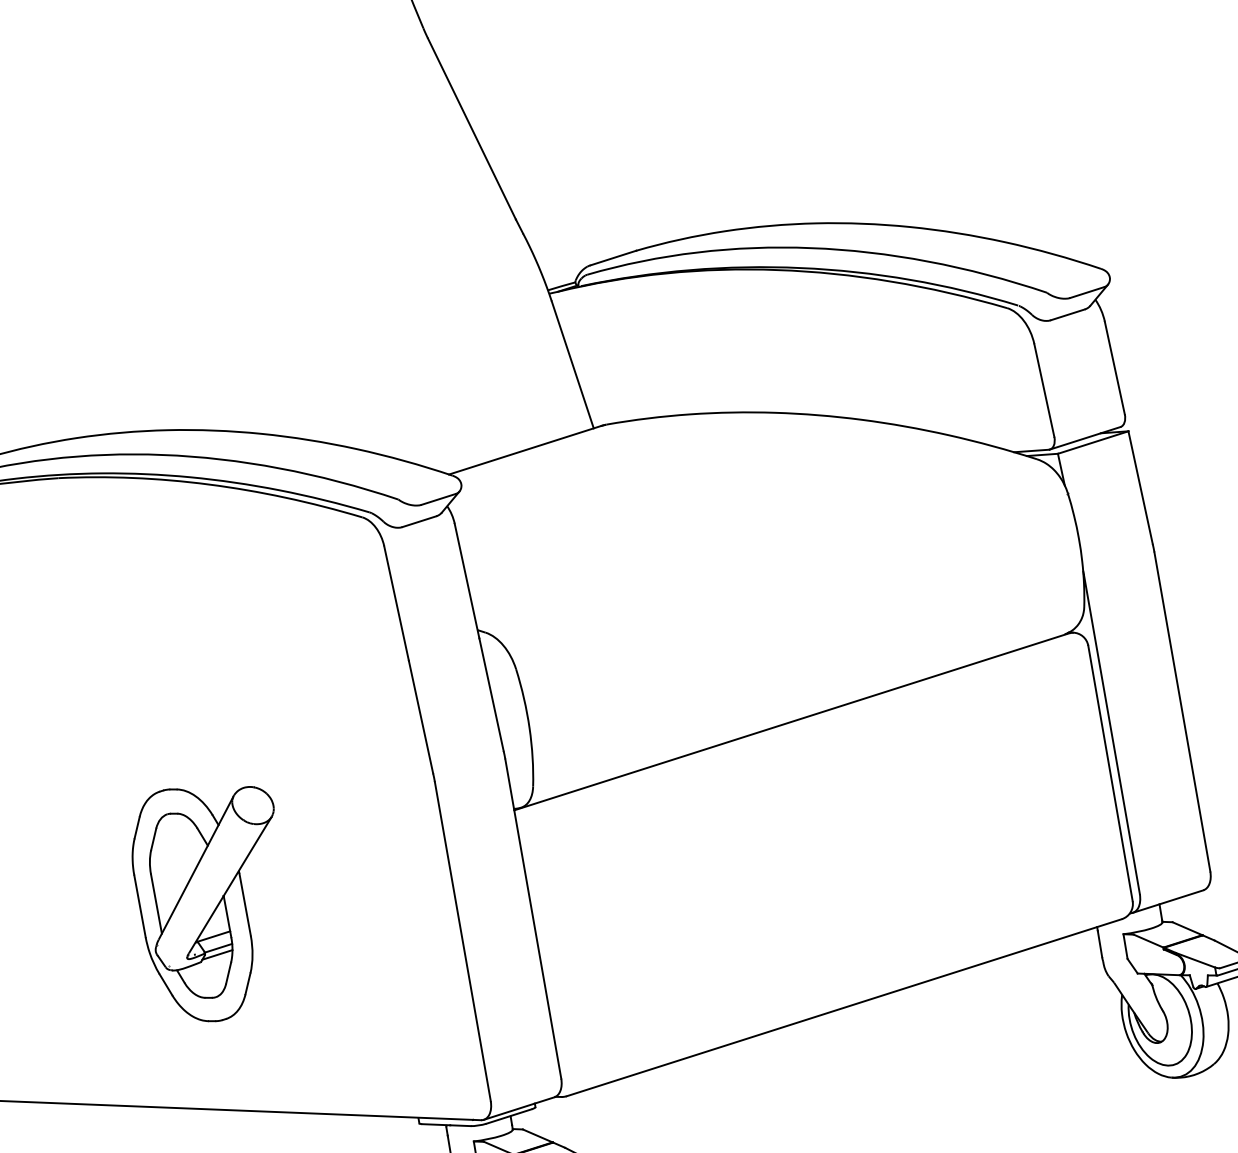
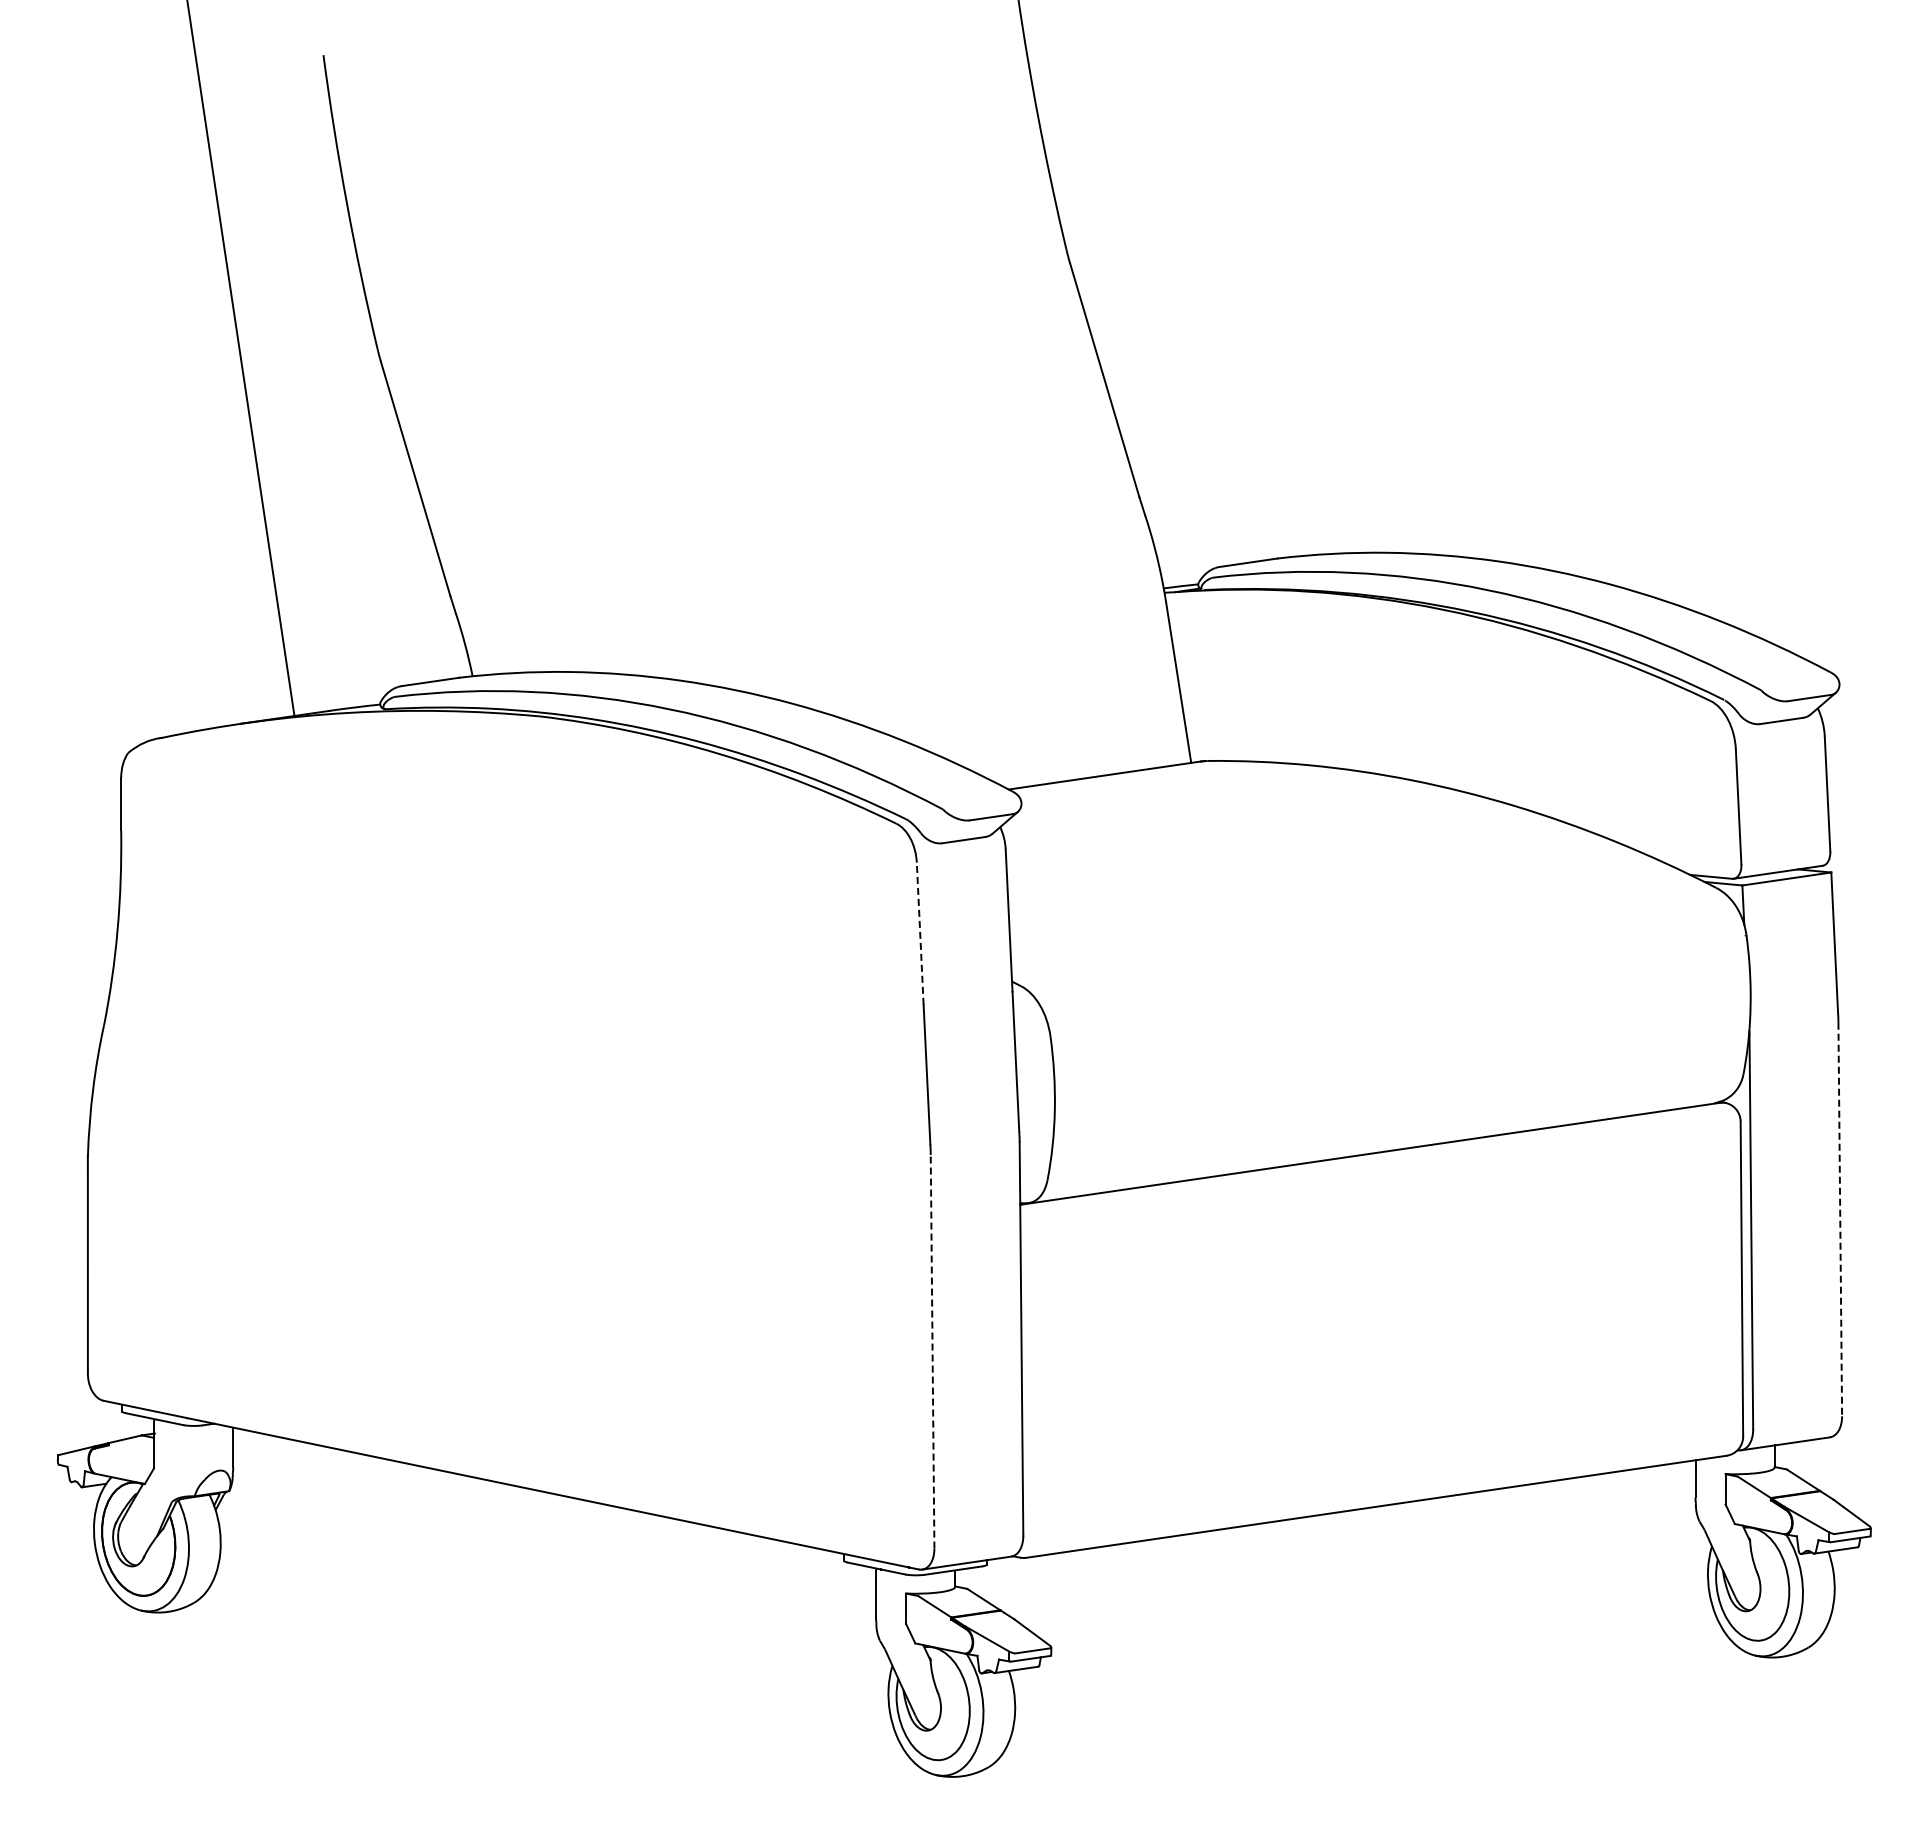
line: (396, 603) -> (920, 933), solid -> dashed
line: (1182, 711) -> (1840, 1219), solid -> dashed
part: (214, 901) -> (642, 1254), removed
line: (462, 941) -> (932, 1351), solid -> dashed

